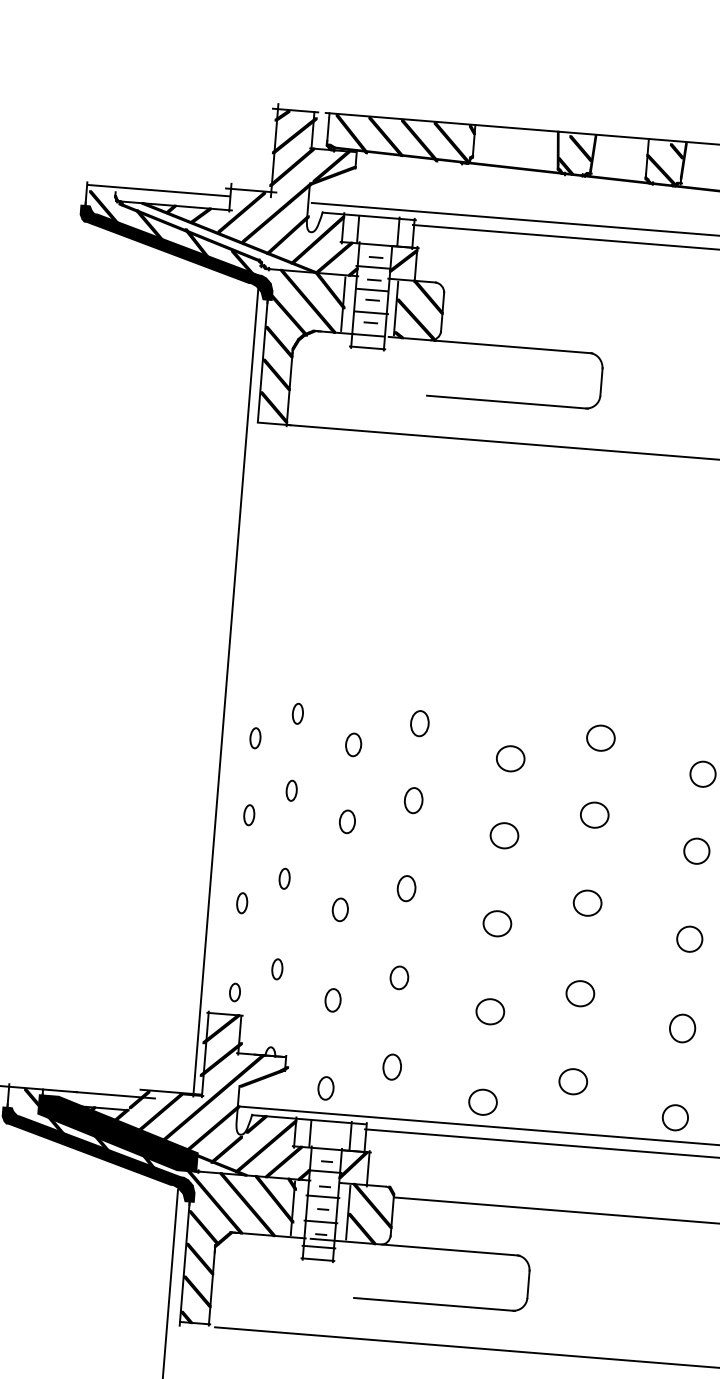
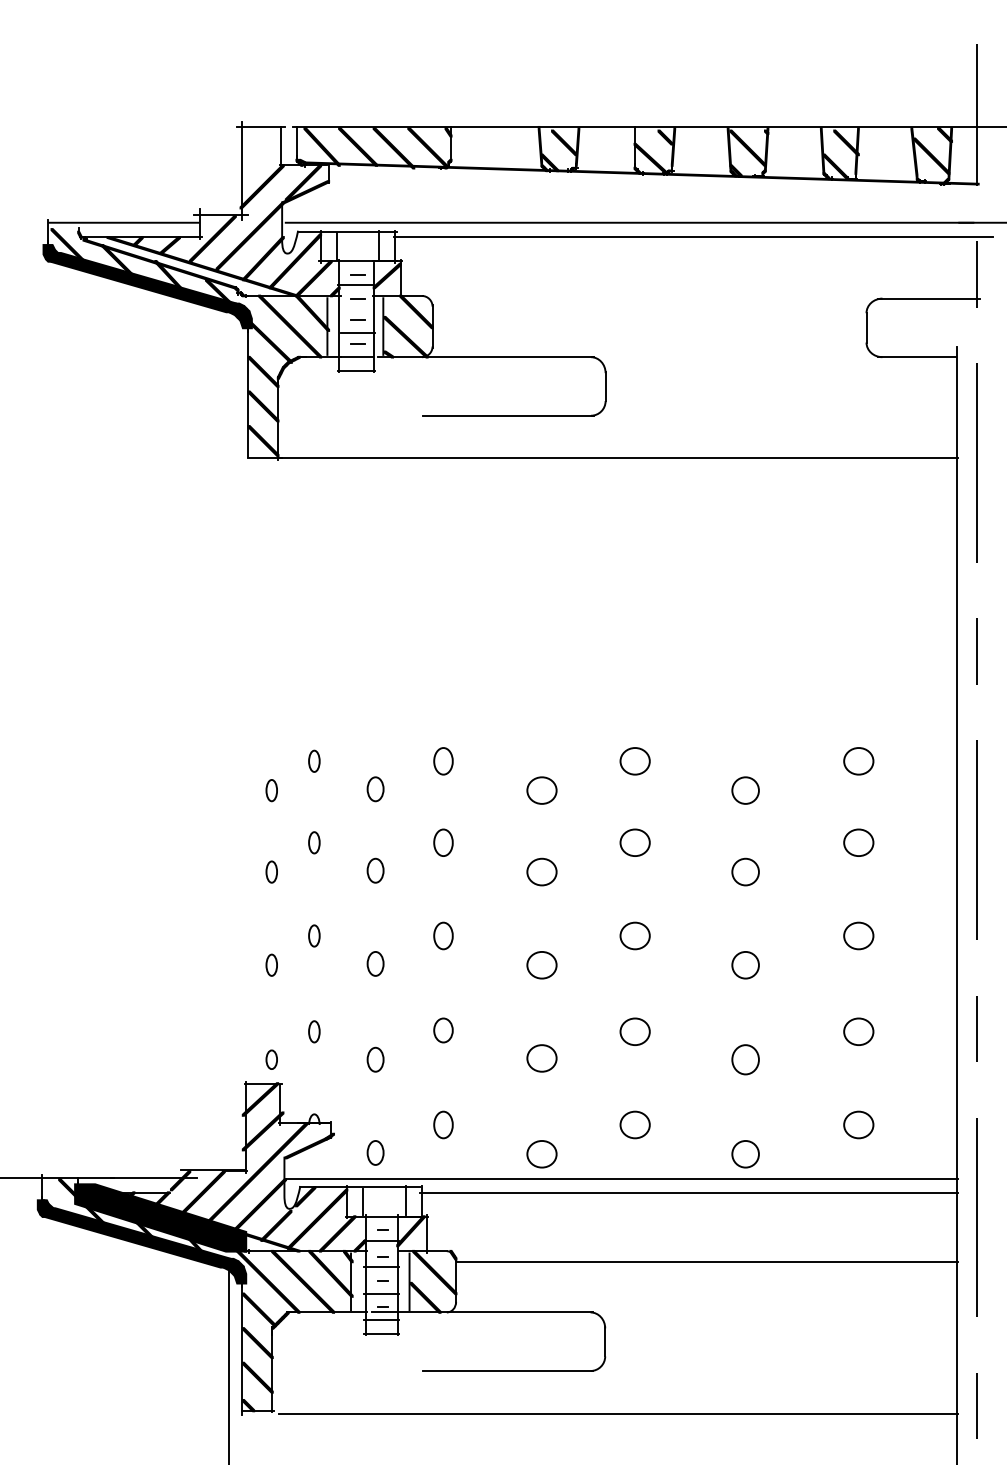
fill: (282, 115) -> (247, 133), removed
fill: (294, 135) -> (261, 153), removed
line: (372, 290) -> (356, 309), removed
line: (225, 690) -> (236, 742), removed

